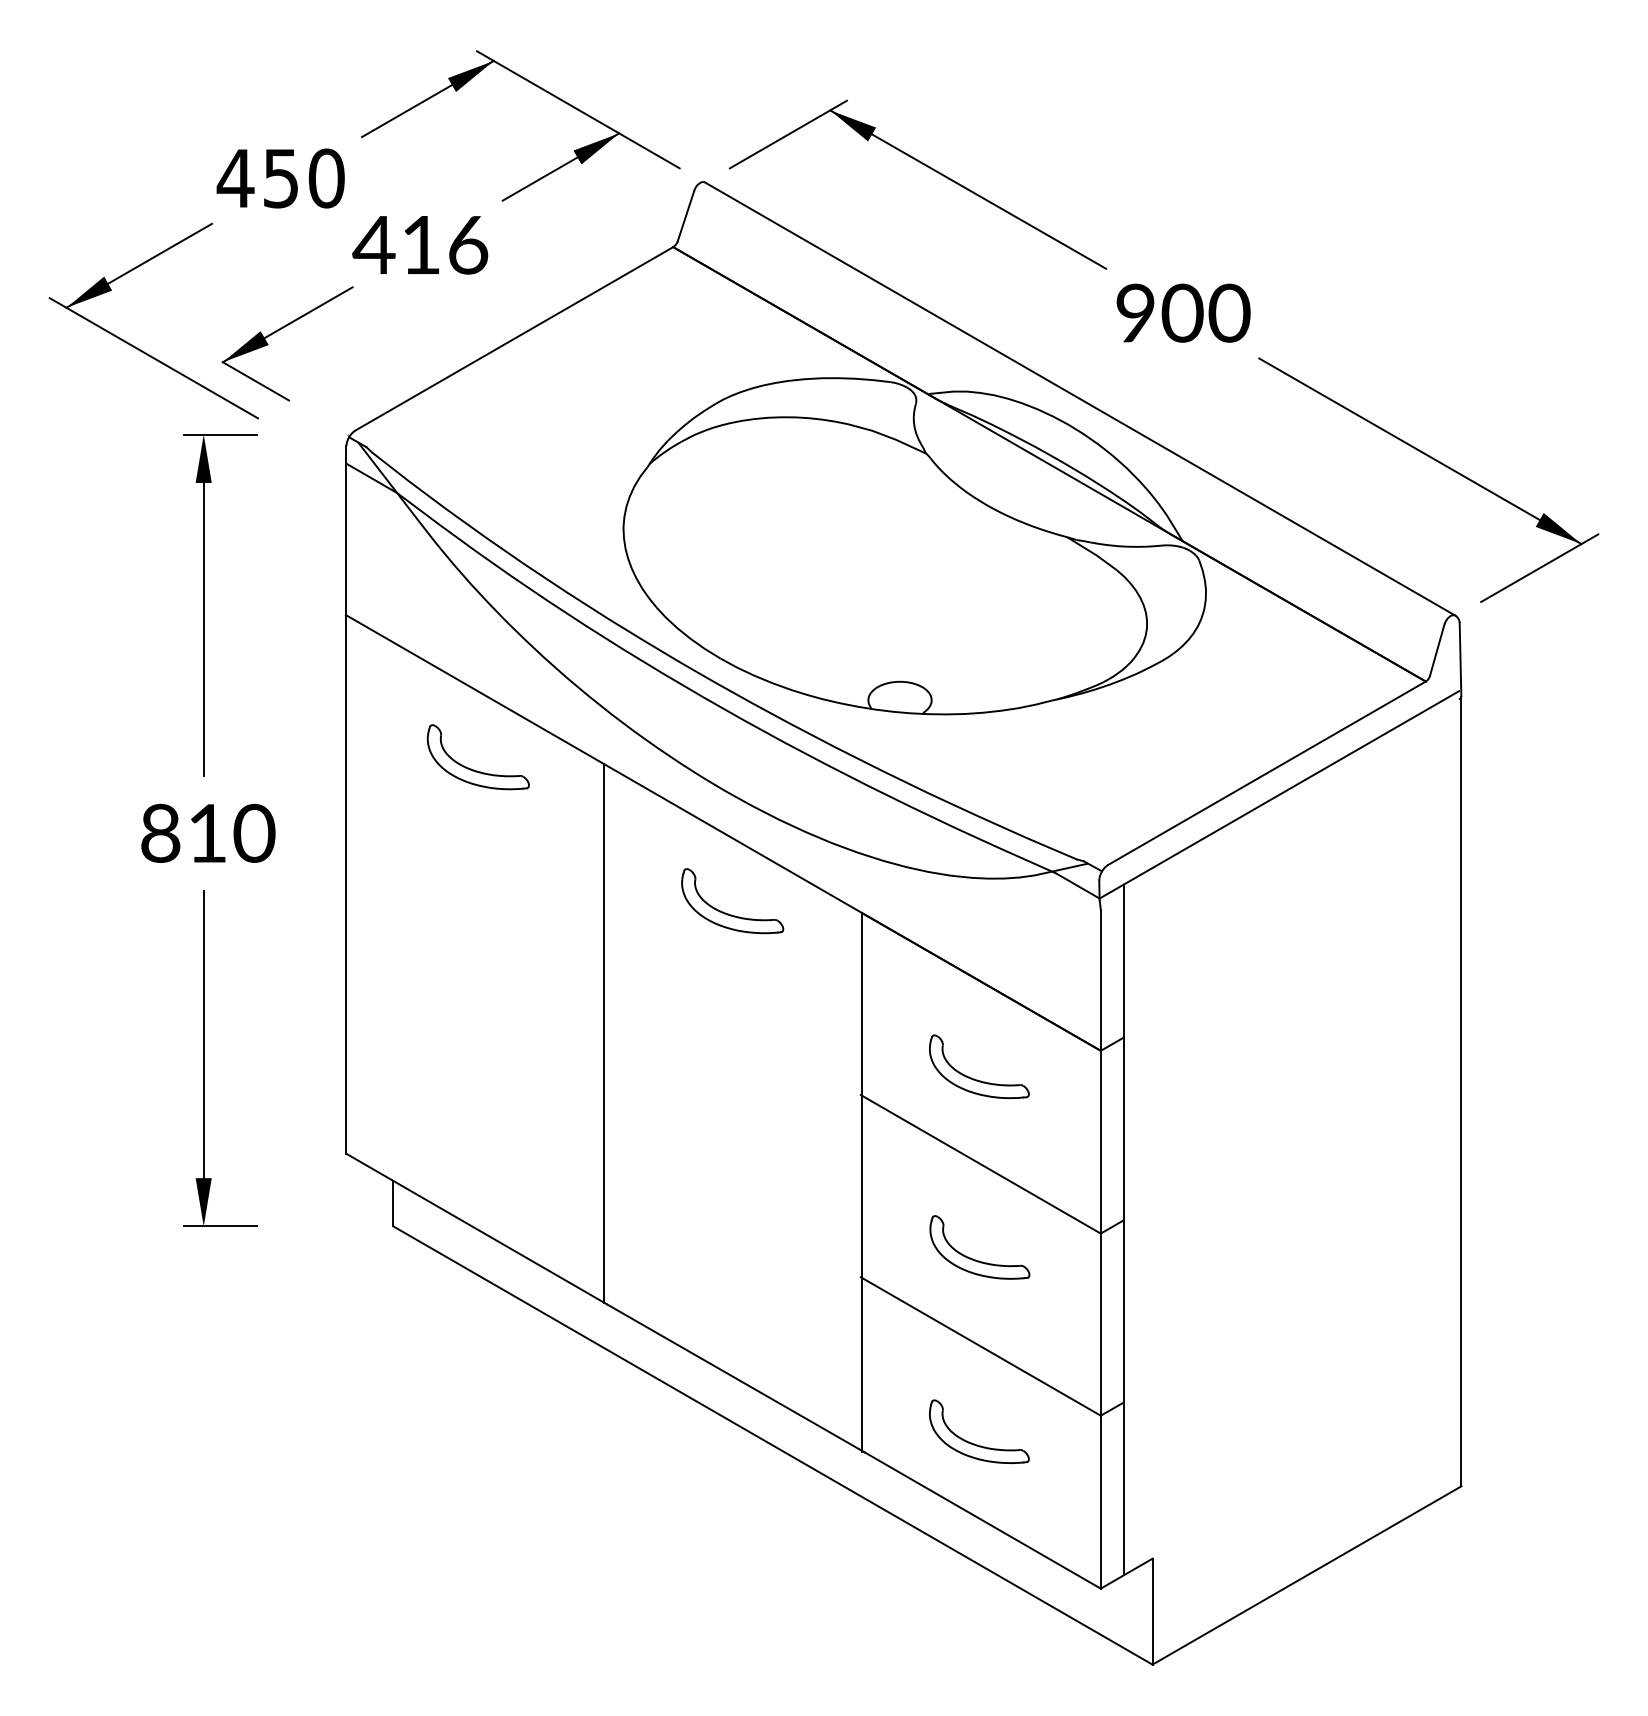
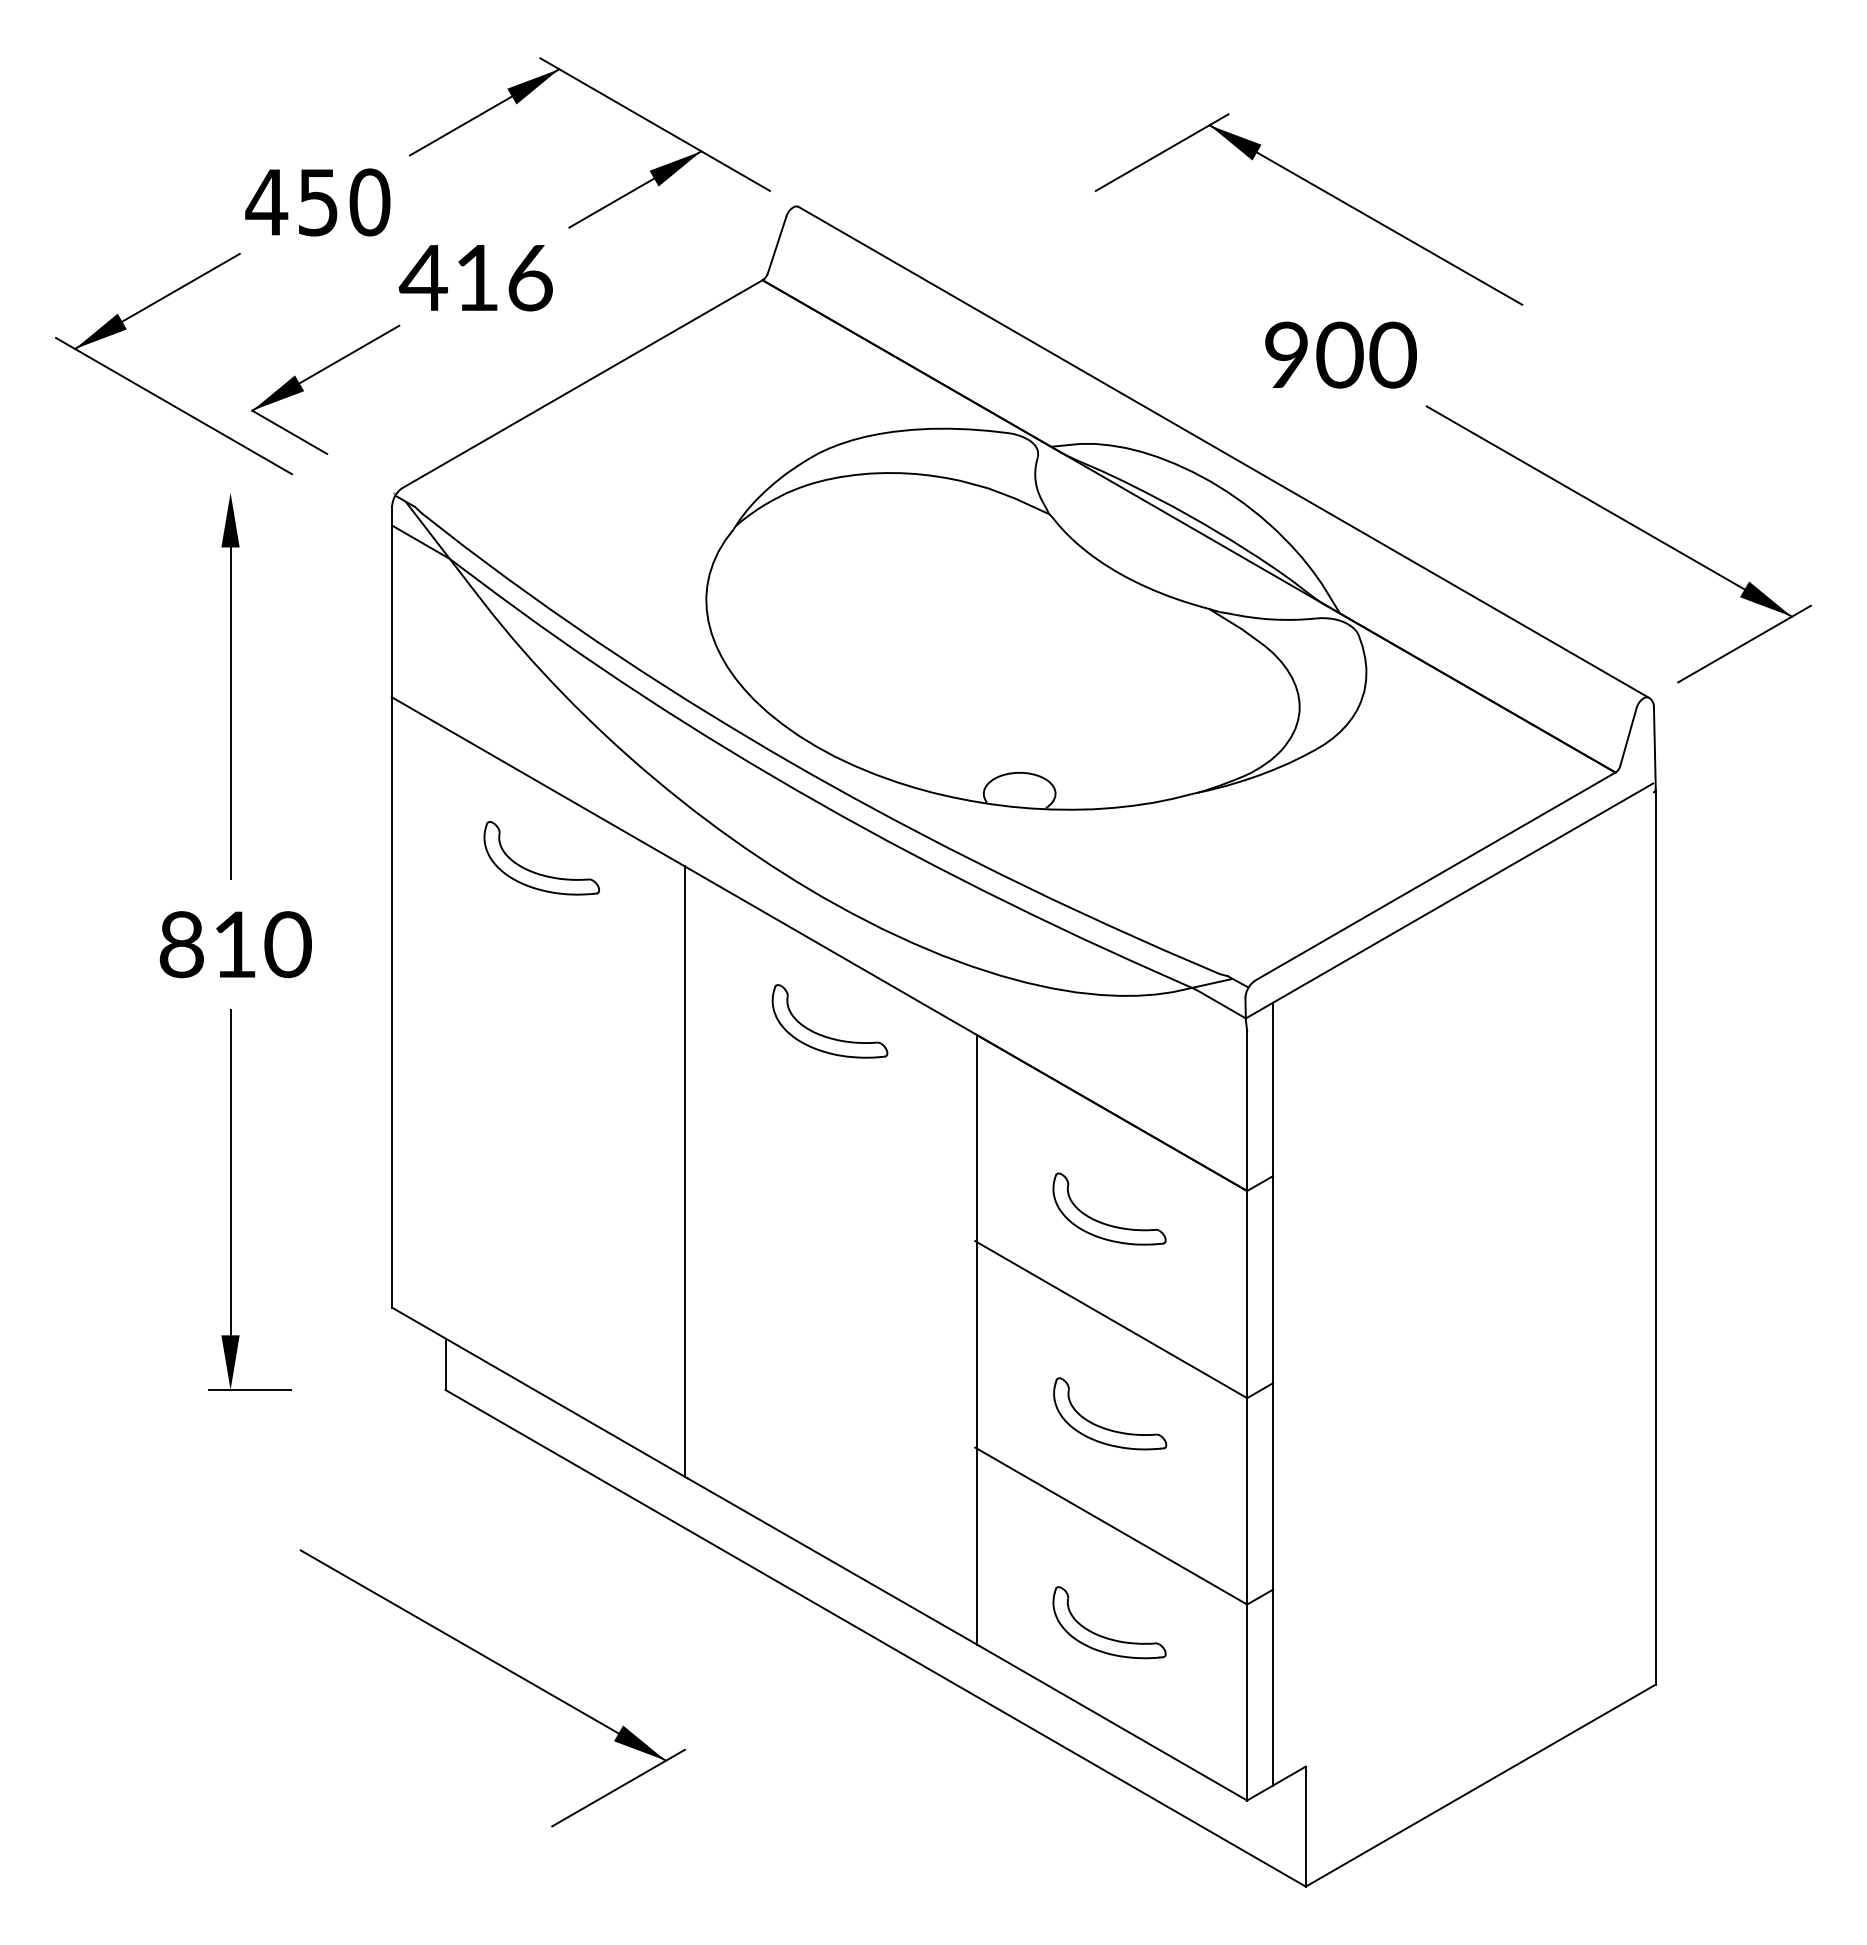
part: (929, 168) -> (1322, 191), moved
line: (220, 434) -> (249, 492), removed
part: (444, 1472) -> (503, 1668), added

